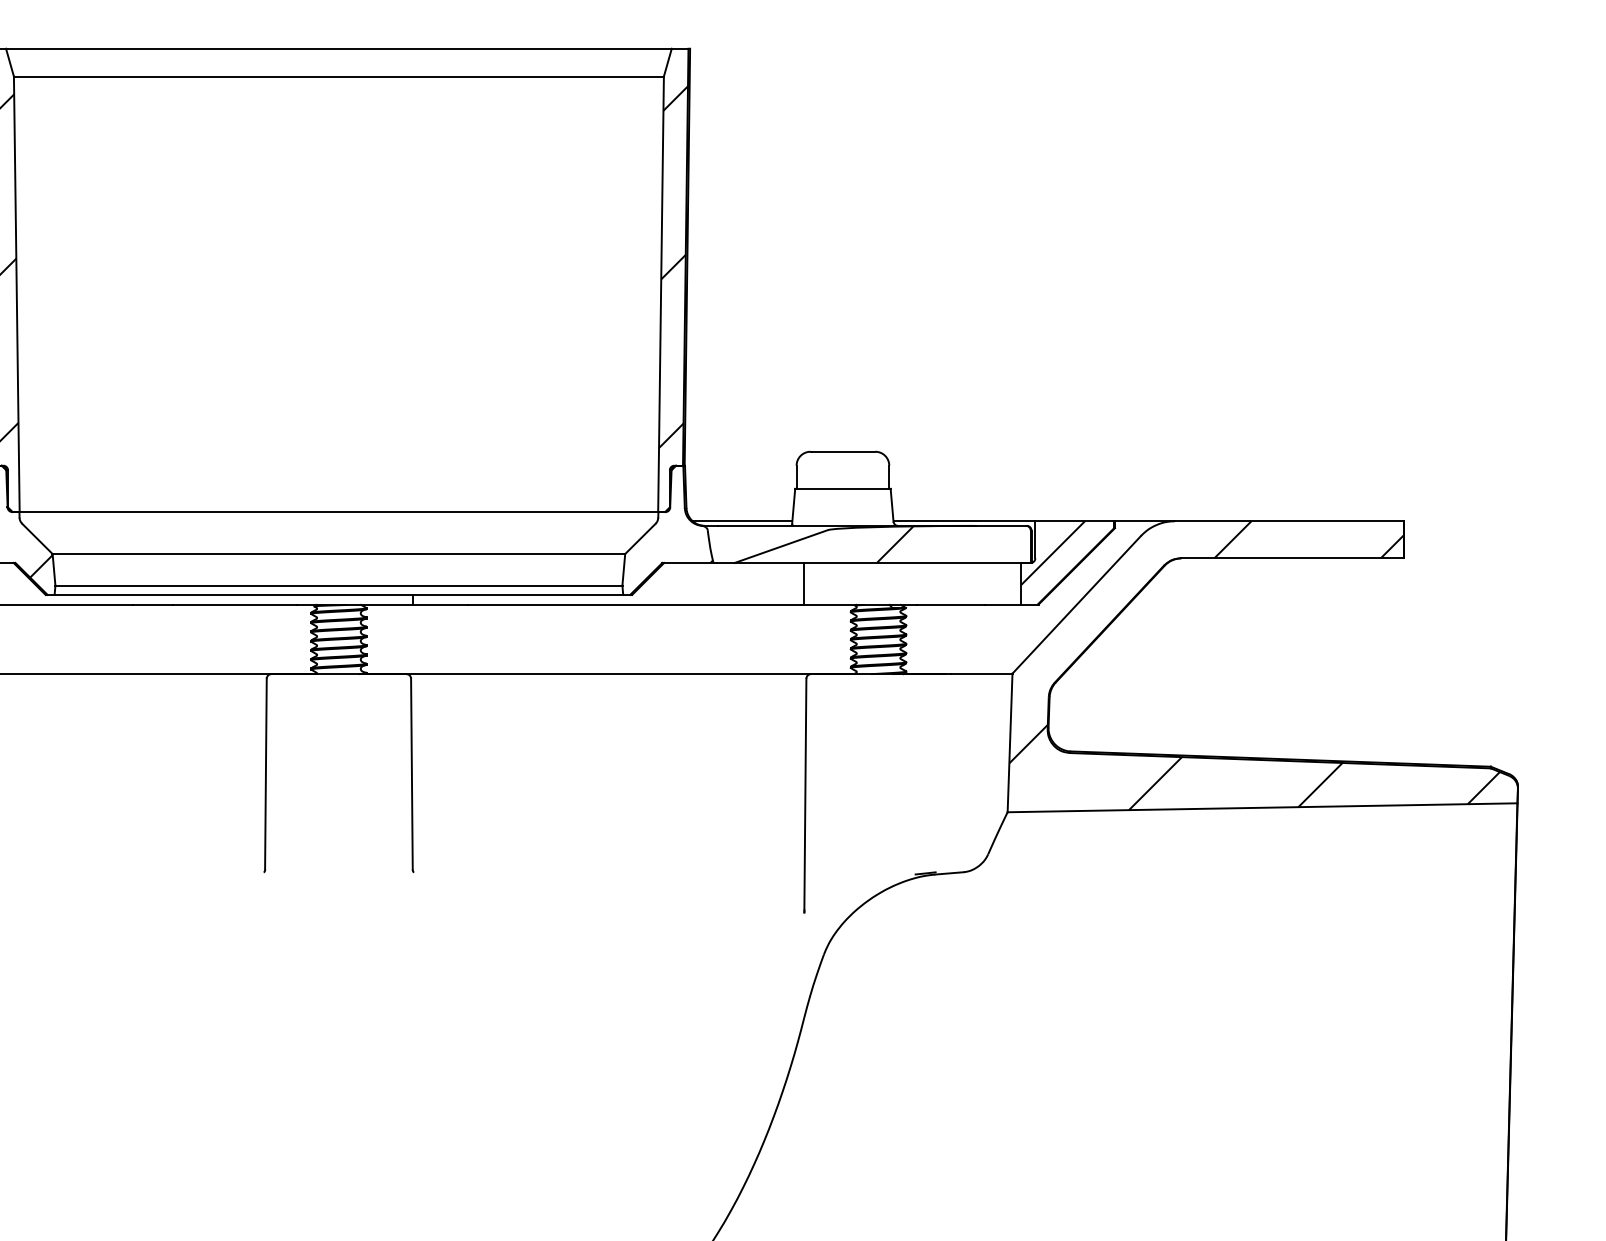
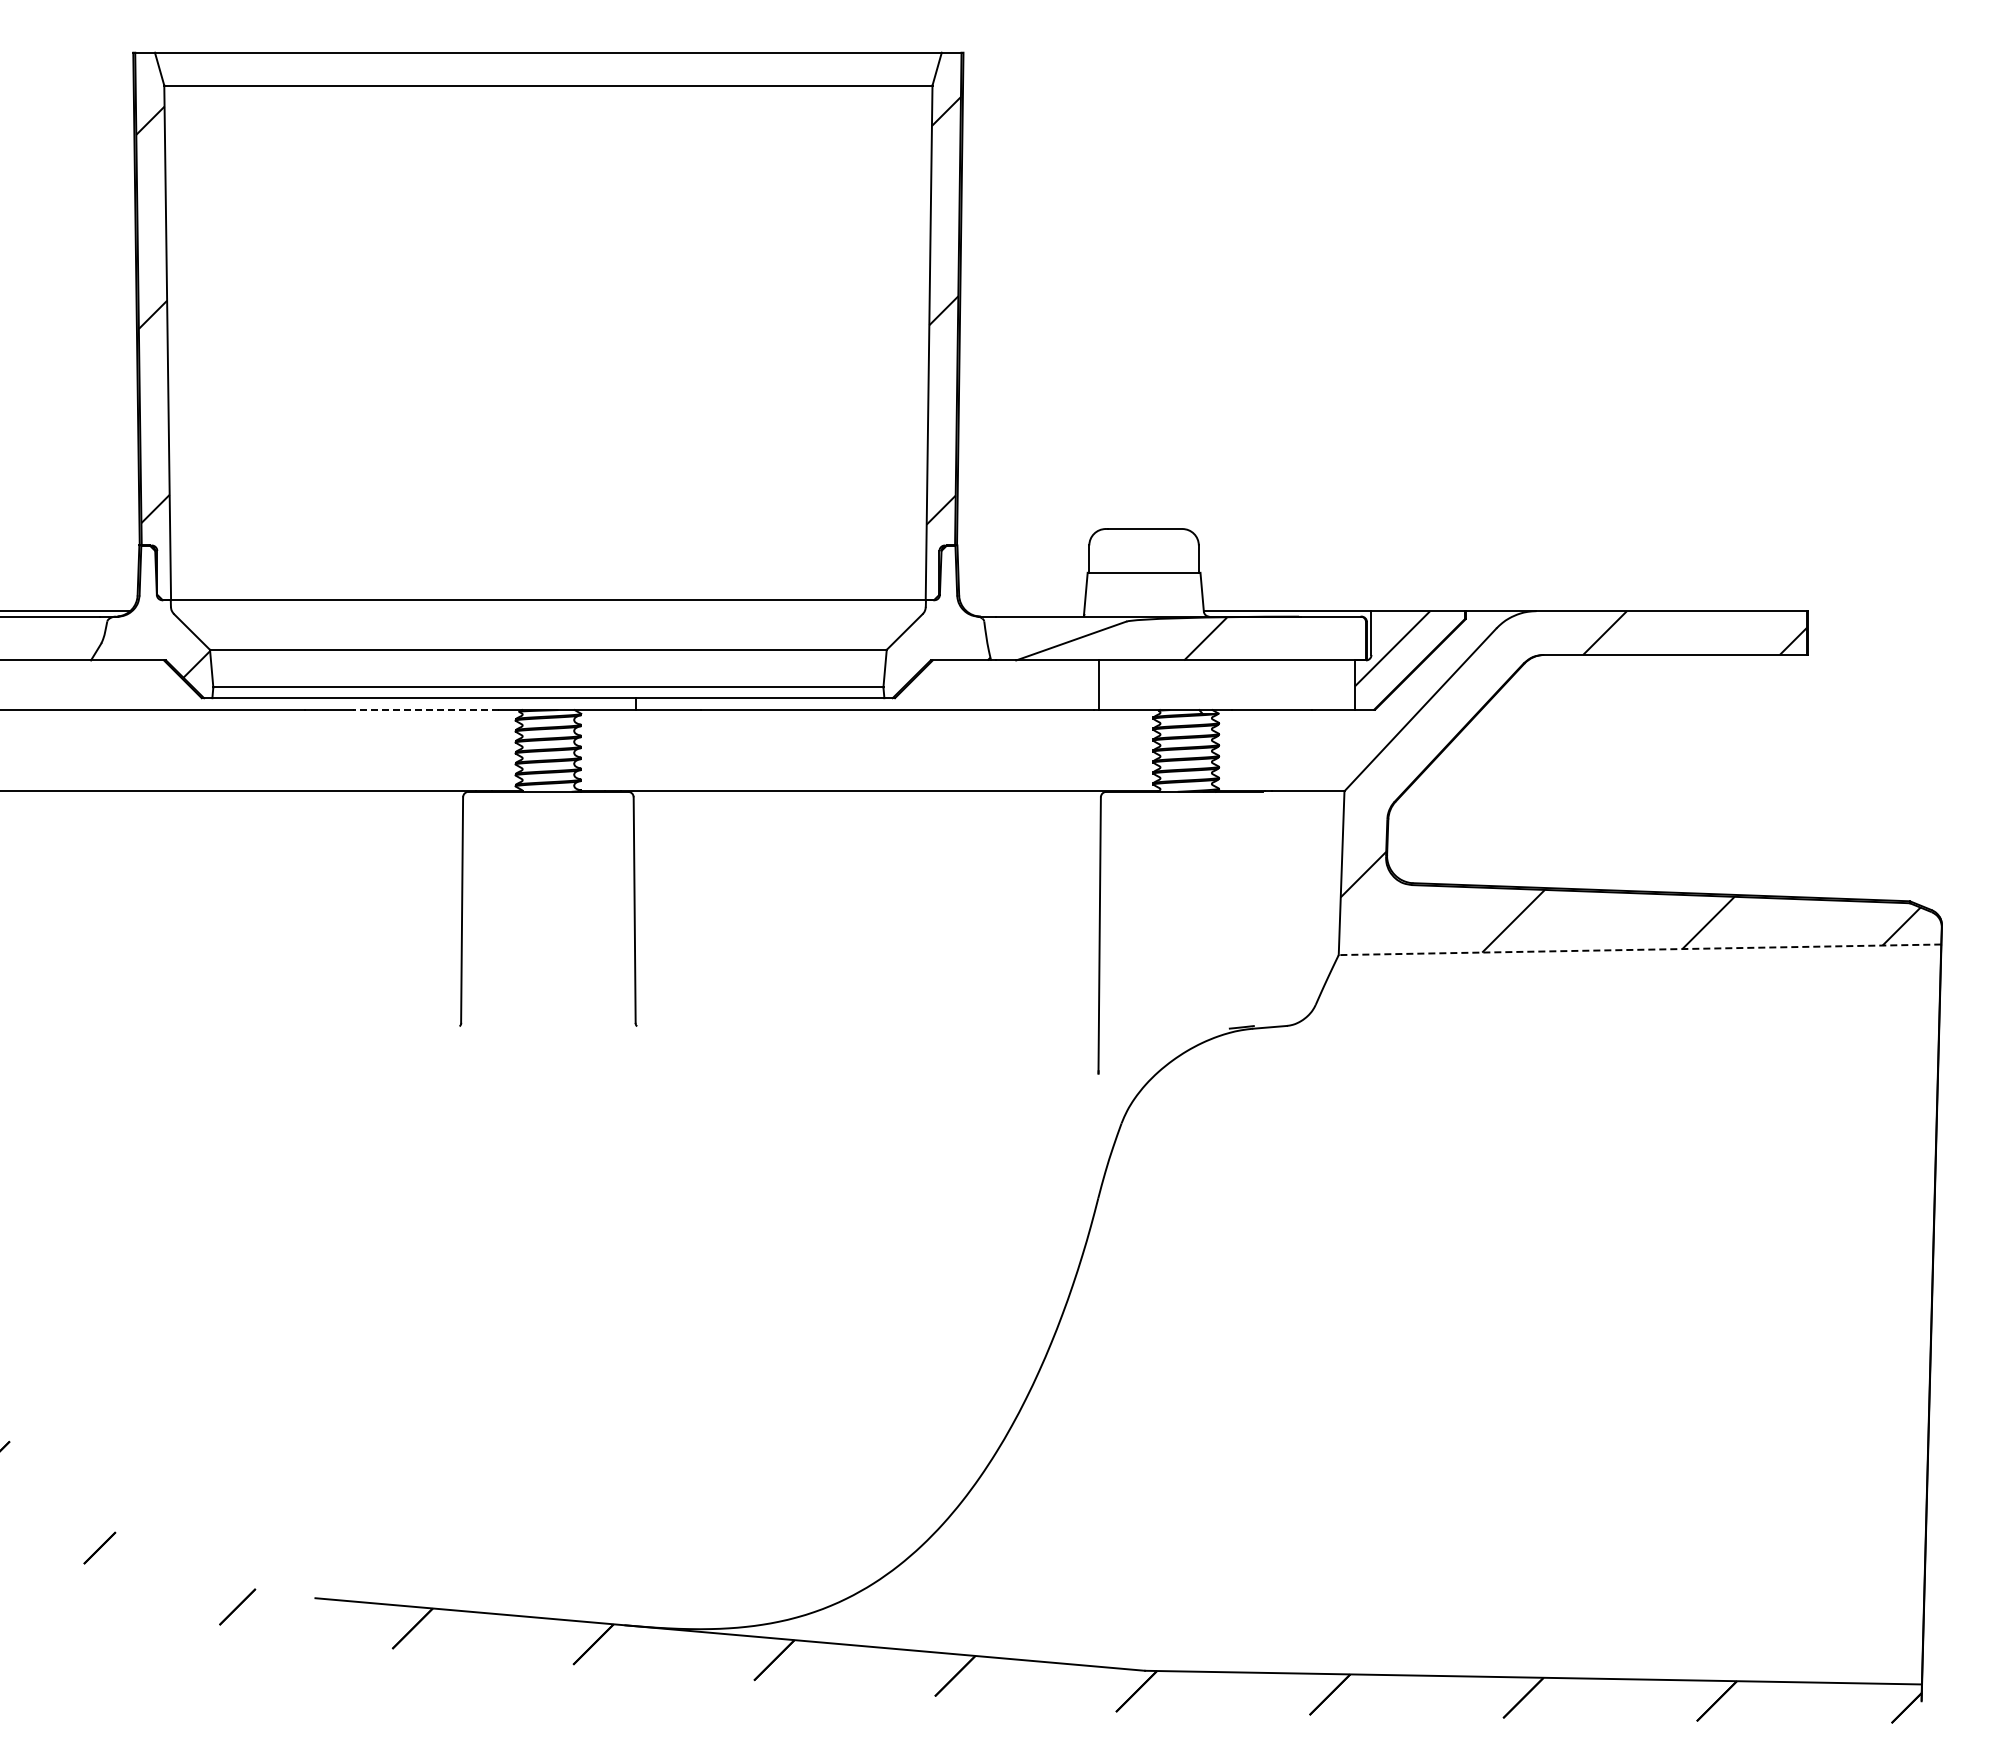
line: (742, 521) -> (1025, 611), removed
line: (234, 604) -> (425, 709), solid -> dashed
line: (1262, 807) -> (1639, 949), solid -> dashed

